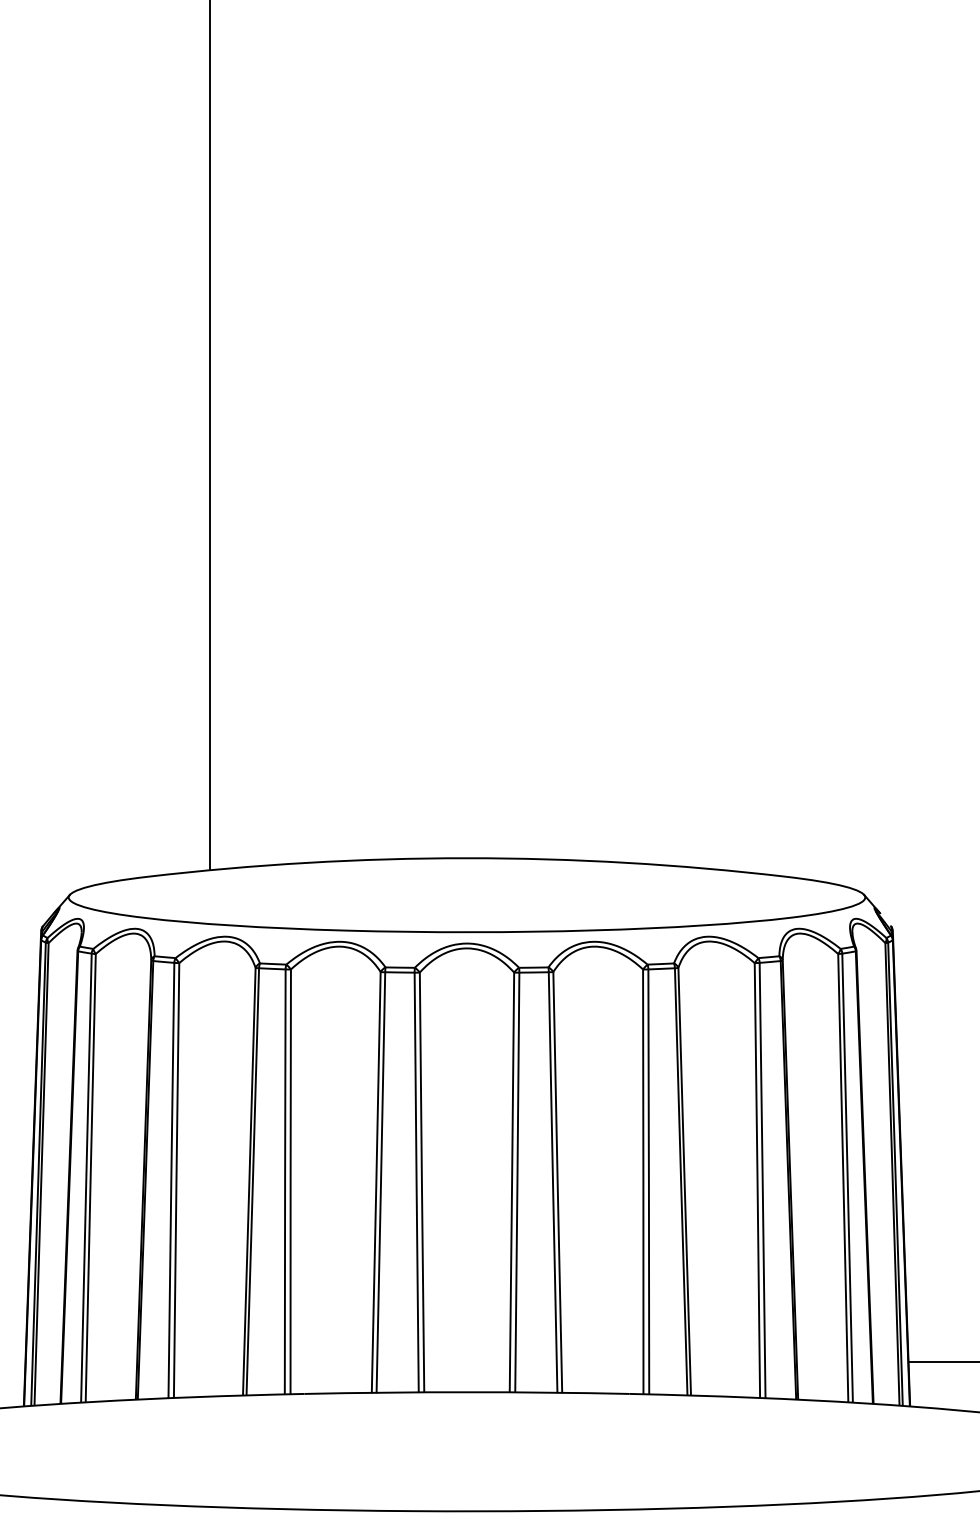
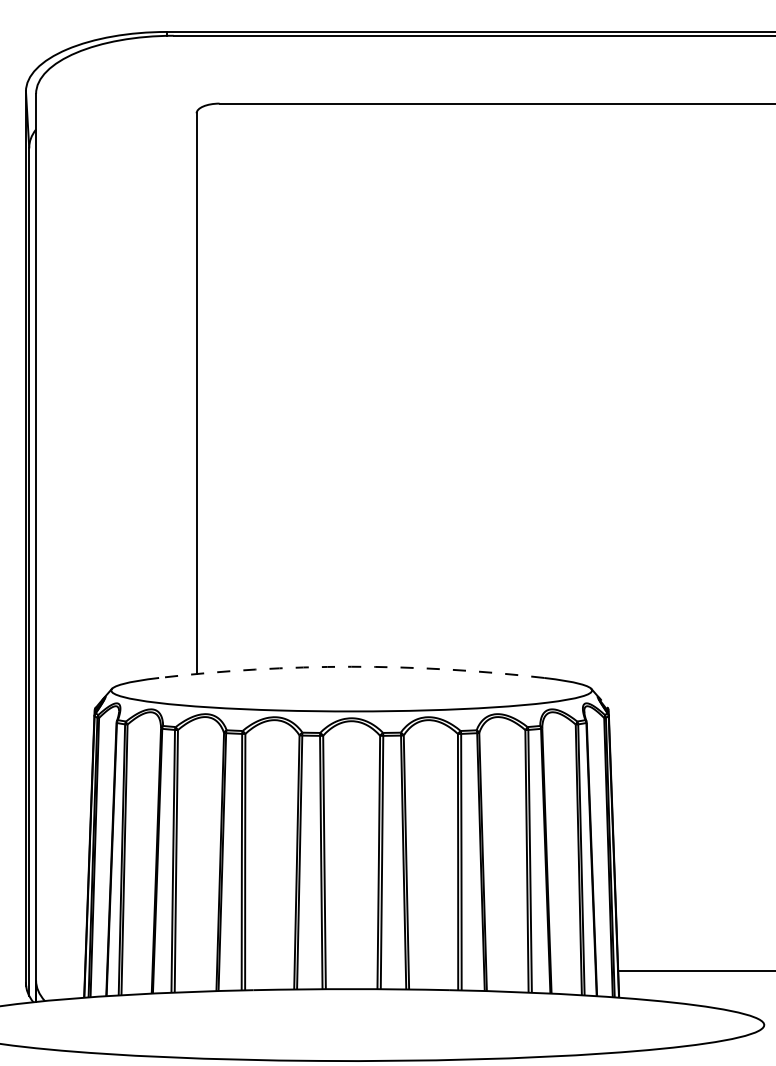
arc: (466, 857) -> (351, 666), solid -> dashed

